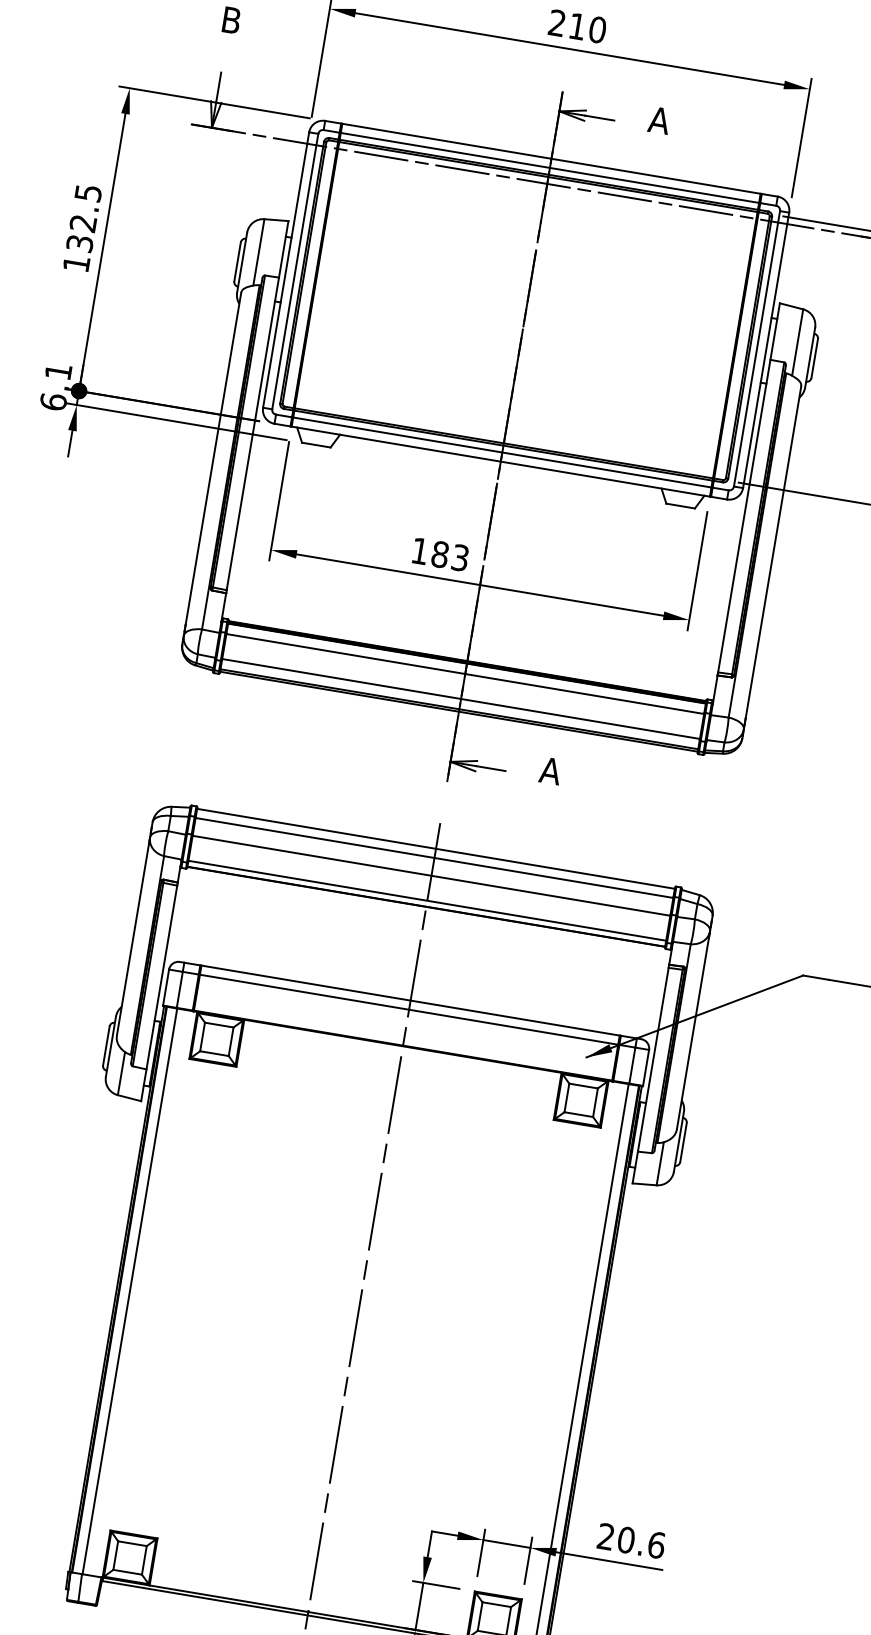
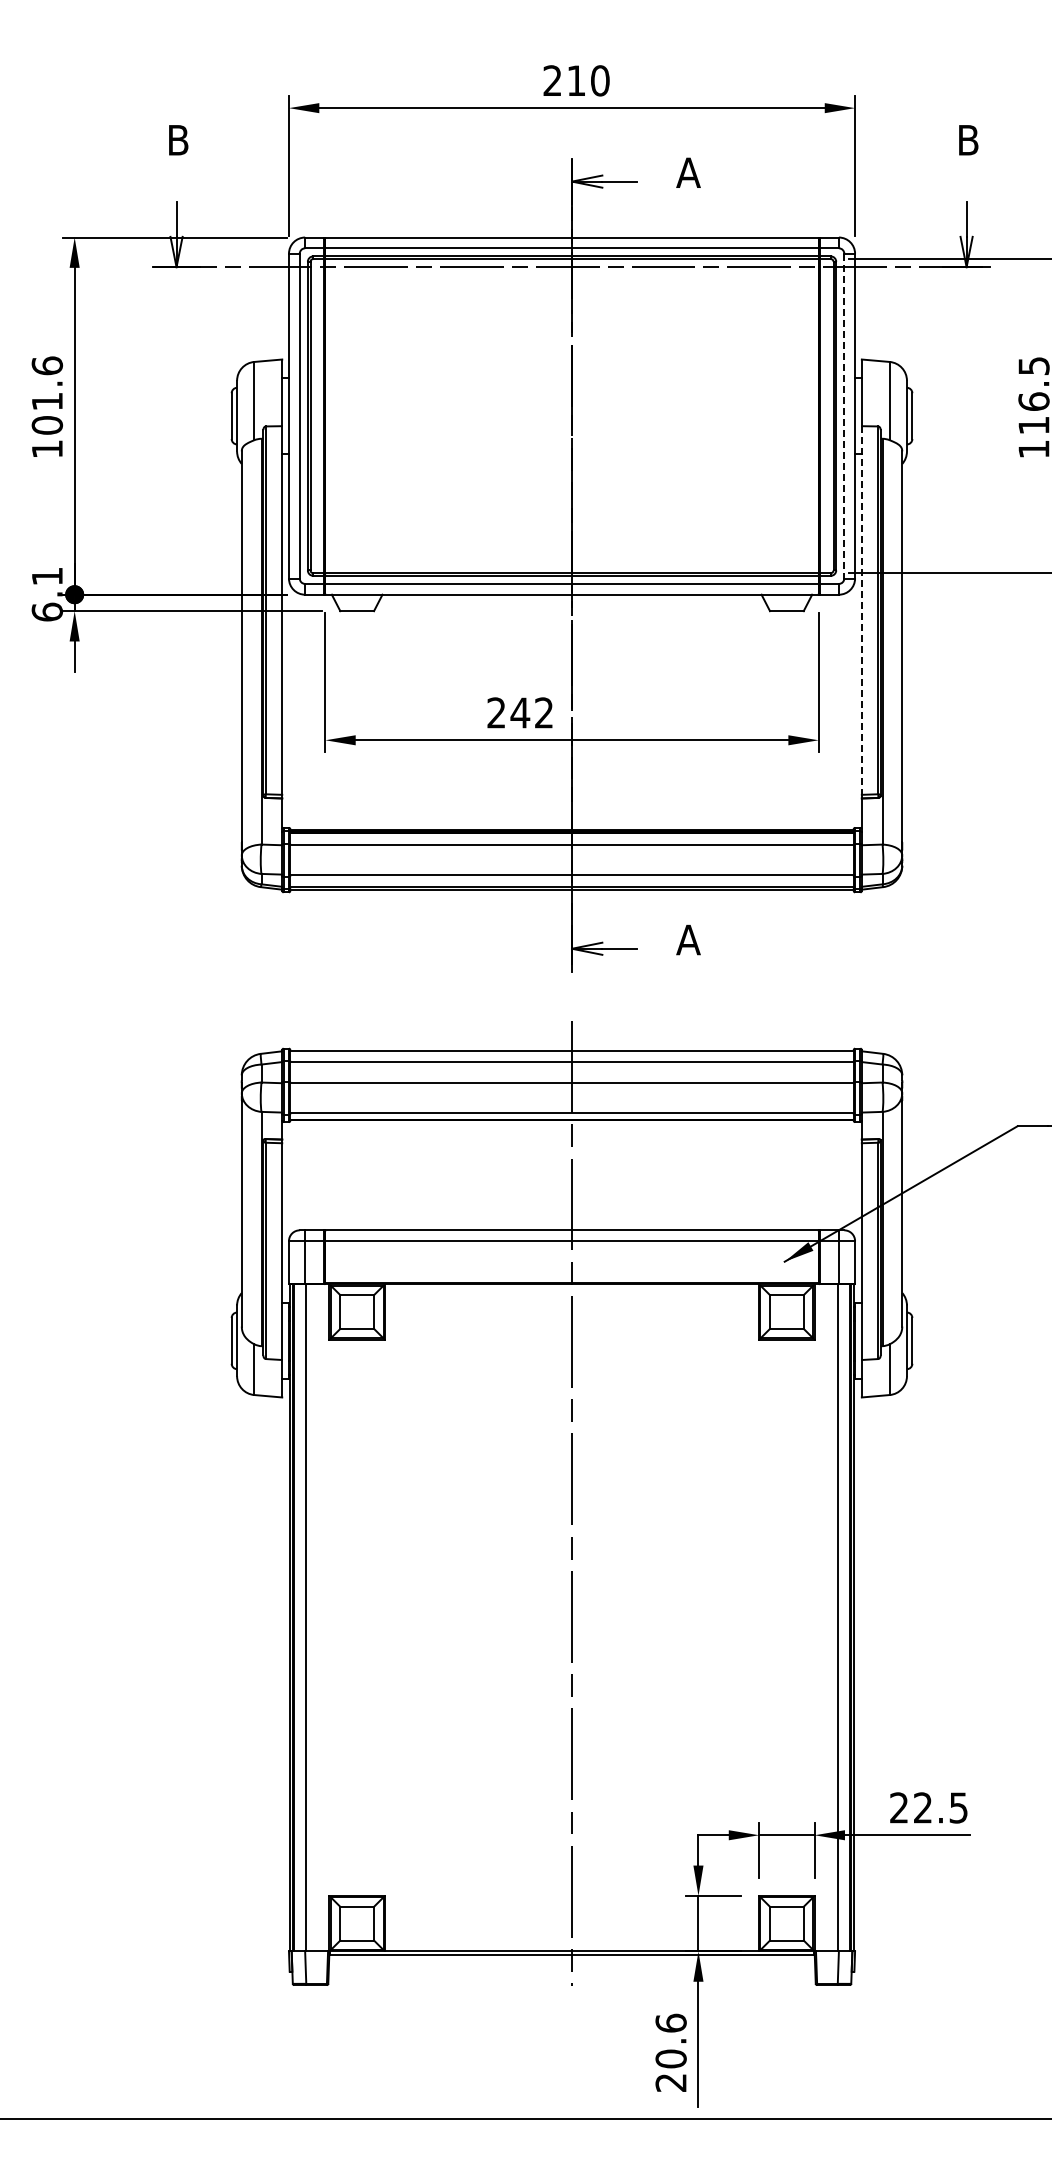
text: (84, 218) -> (47, 395), 132.5 -> 101.6
line: (757, 349) -> (844, 416), solid -> dashed
line: (743, 516) -> (861, 611), solid -> dashed
text: (440, 554) -> (520, 712), 183 -> 242
text: (641, 1542) -> (940, 1807), 20.6 -> 22.5

